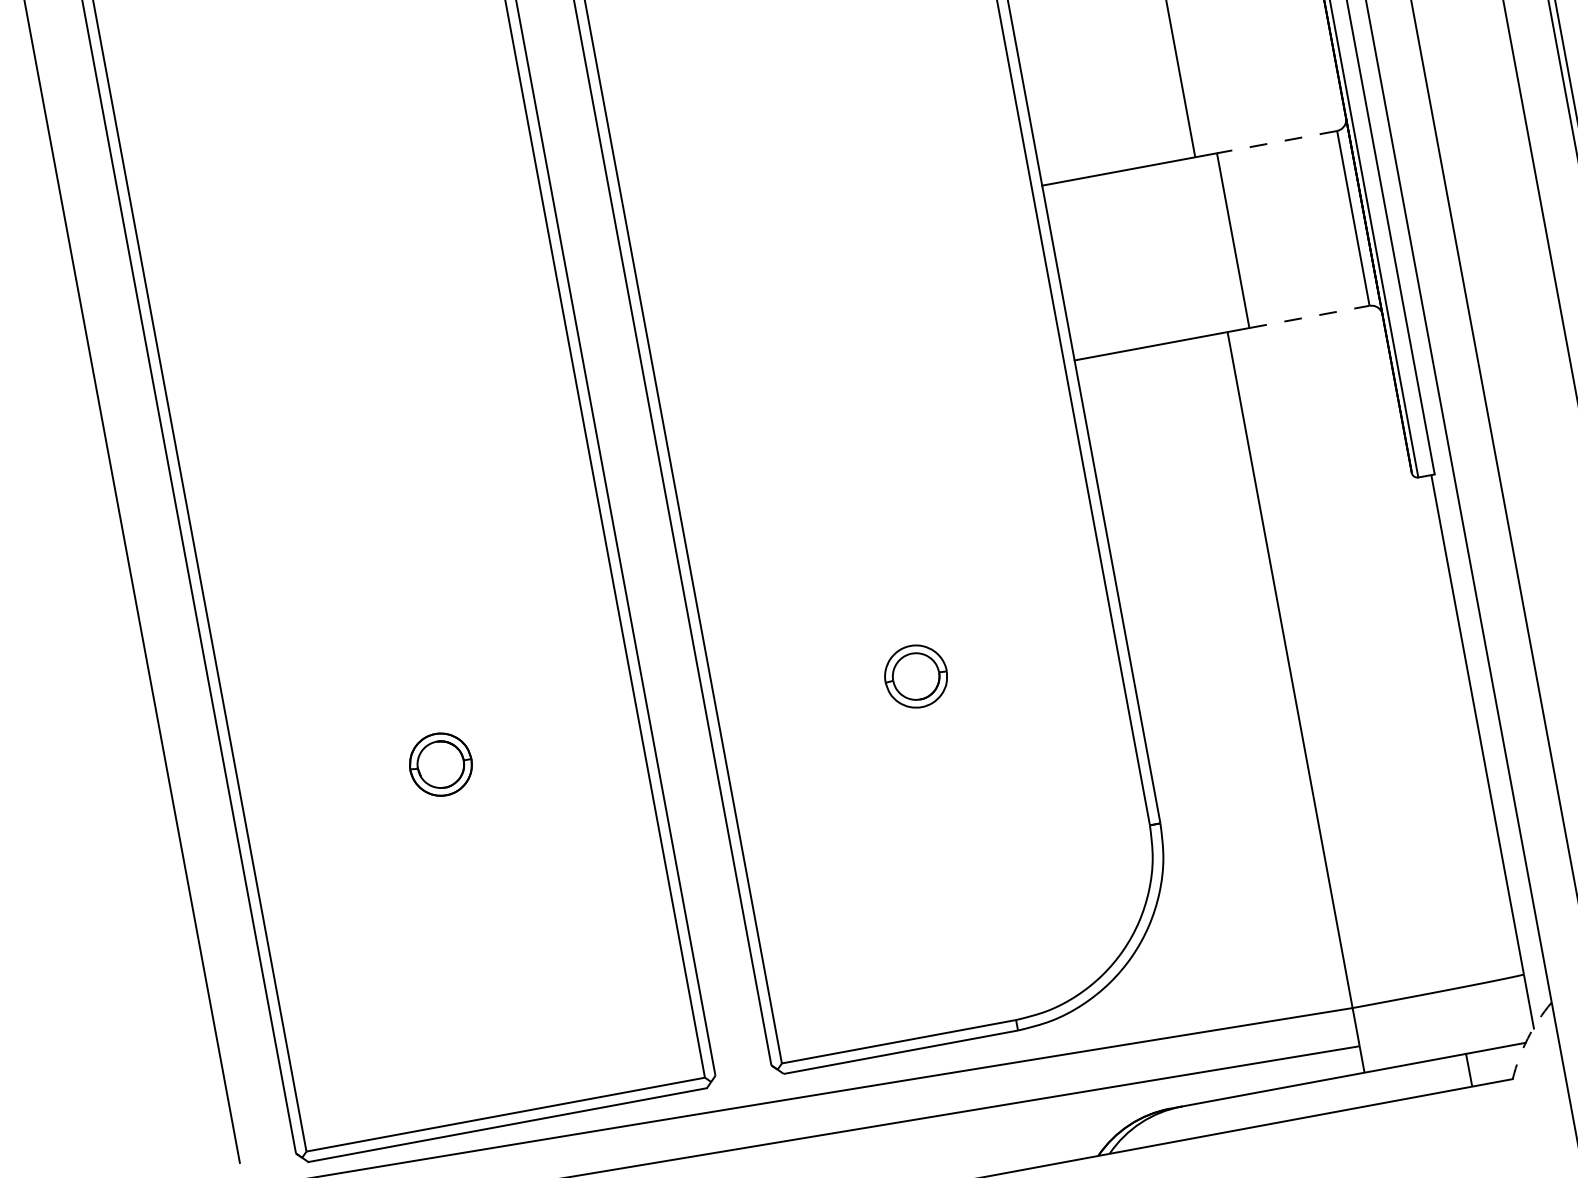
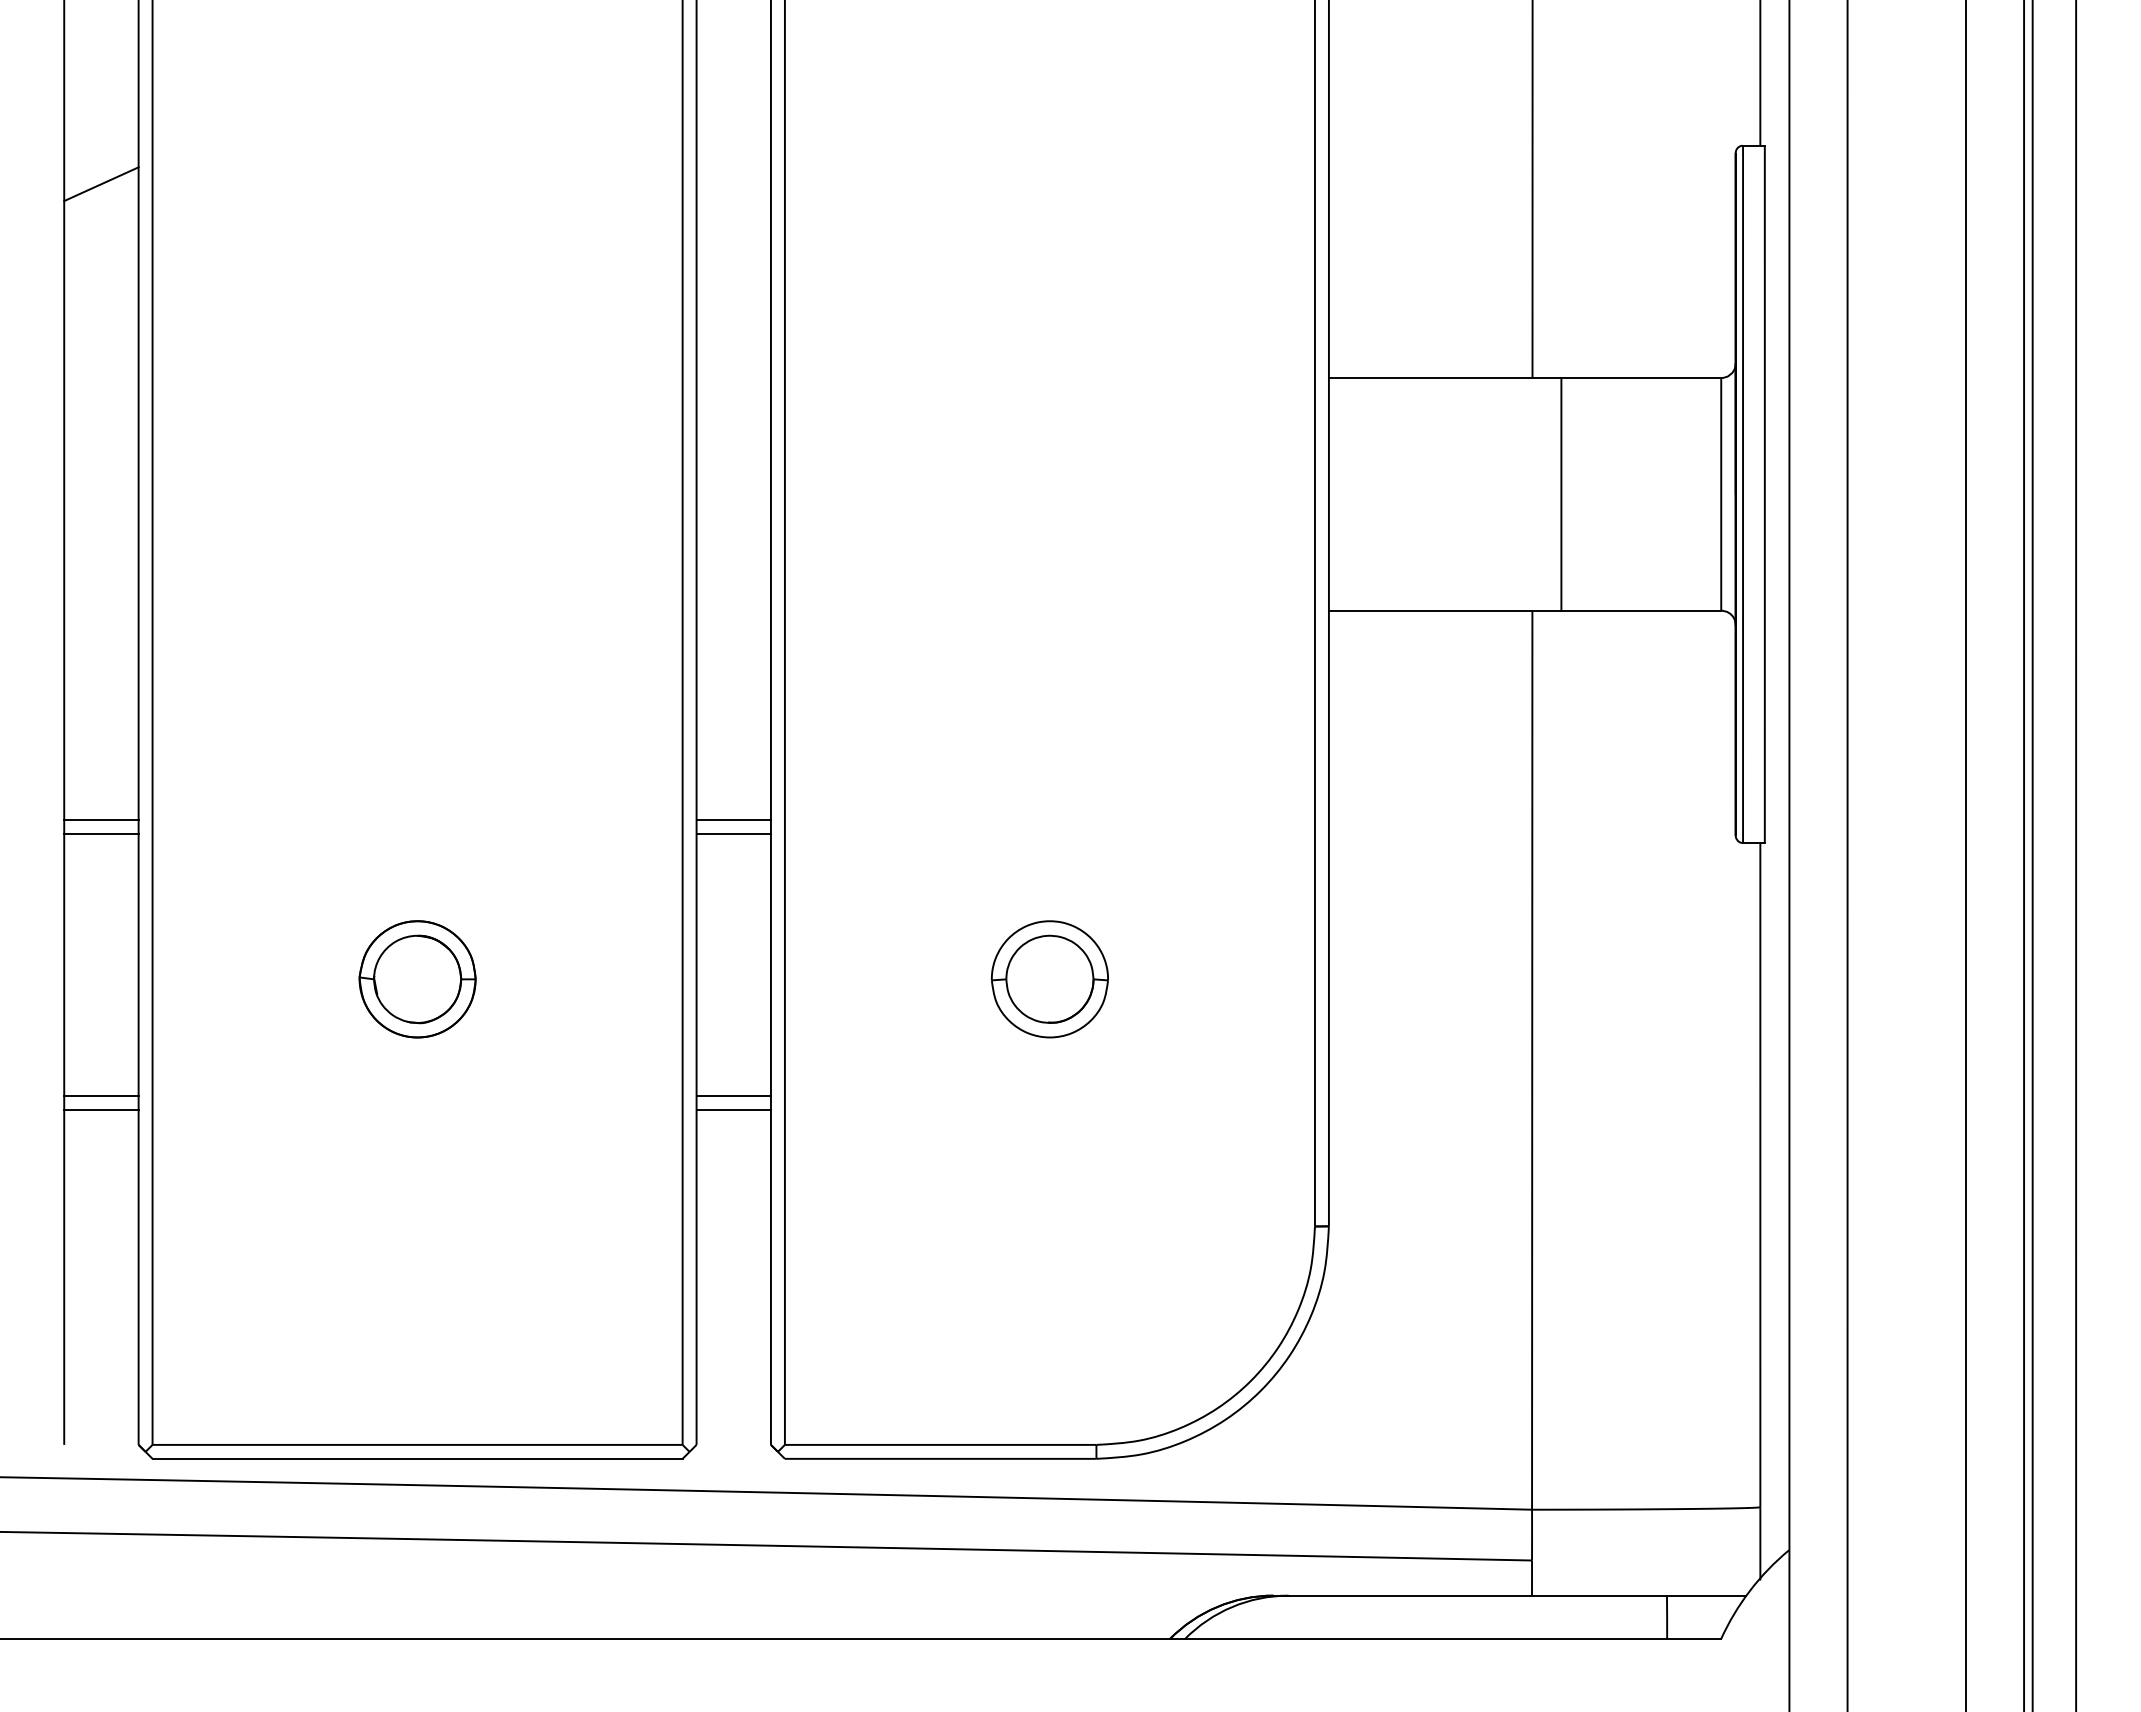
line: (1277, 142) -> (1641, 378), dashed -> solid
line: (92, 211) -> (101, 184), added
line: (1309, 316) -> (1641, 610), dashed -> solid
line: (656, 600) -> (733, 819), added
line: (658, 611) -> (733, 834), added
part: (915, 676) -> (1049, 979), size x1.43
line: (180, 688) -> (101, 819), added
line: (183, 699) -> (101, 834), added
part: (440, 764) -> (417, 979), size x1.43
line: (694, 807) -> (733, 1095), added
line: (696, 819) -> (733, 1110), added
line: (219, 896) -> (101, 1095), added
line: (221, 907) -> (101, 1110), added
arc: (1527, 1038) -> (1749, 1590), dashed -> solid

